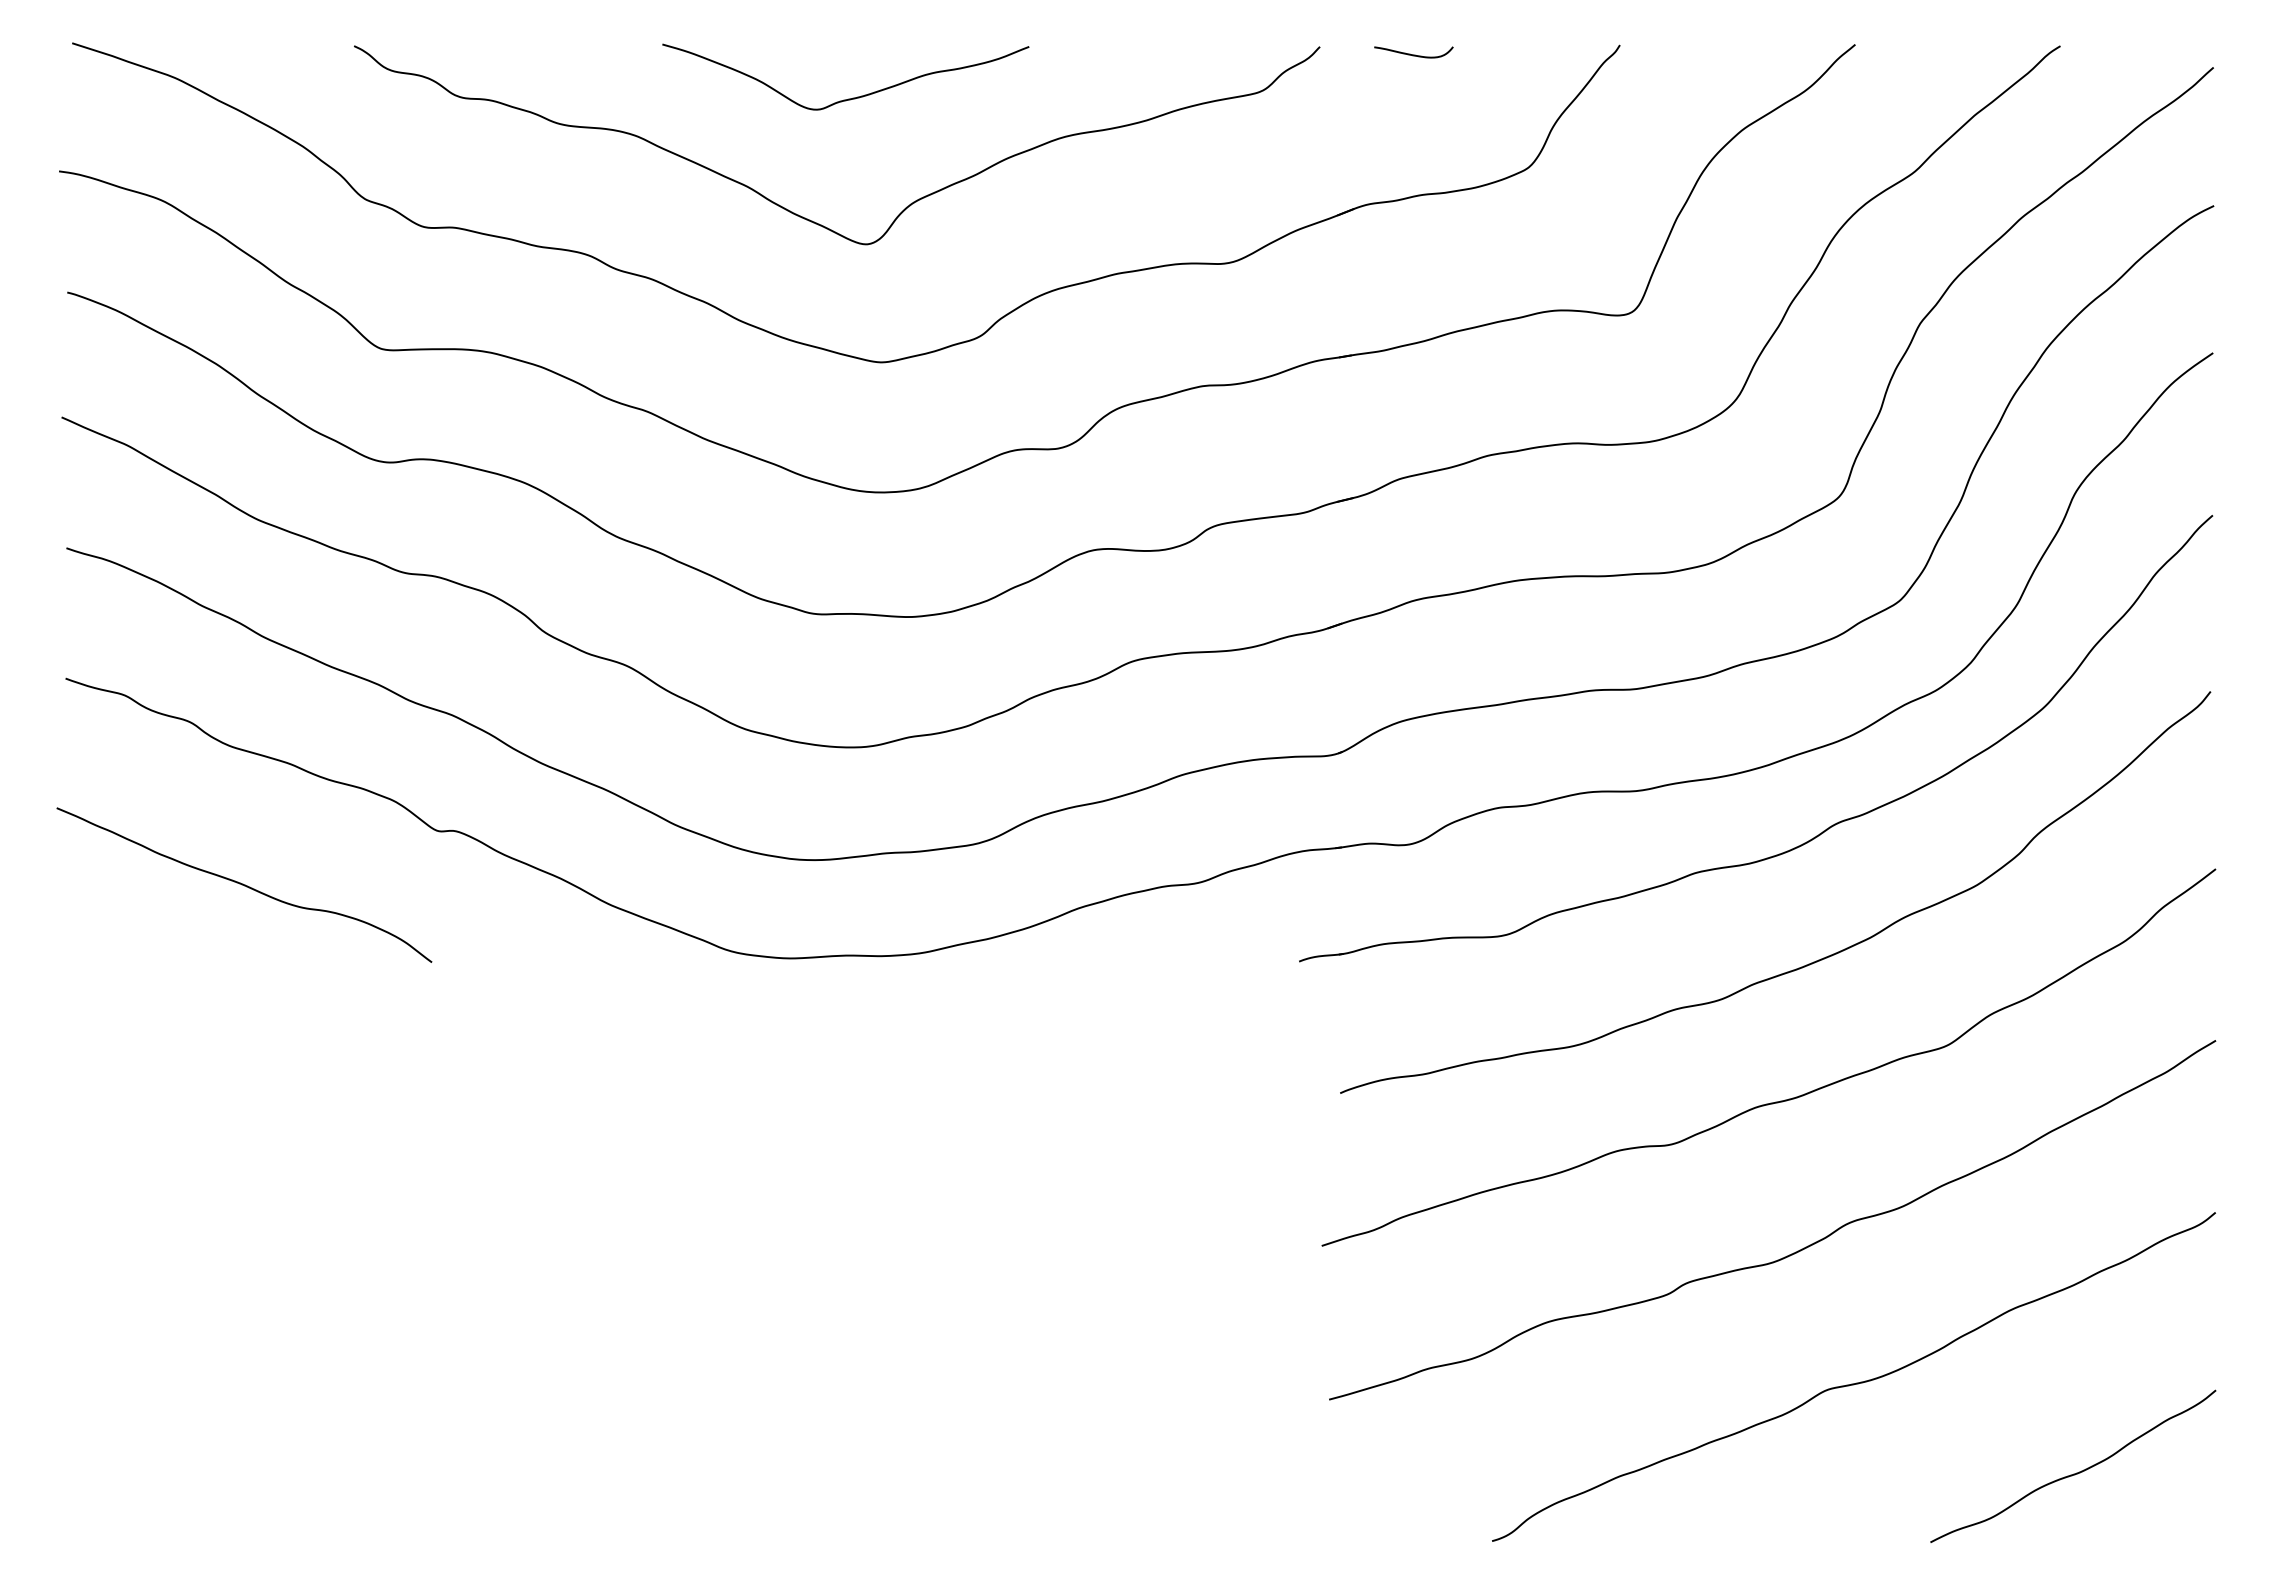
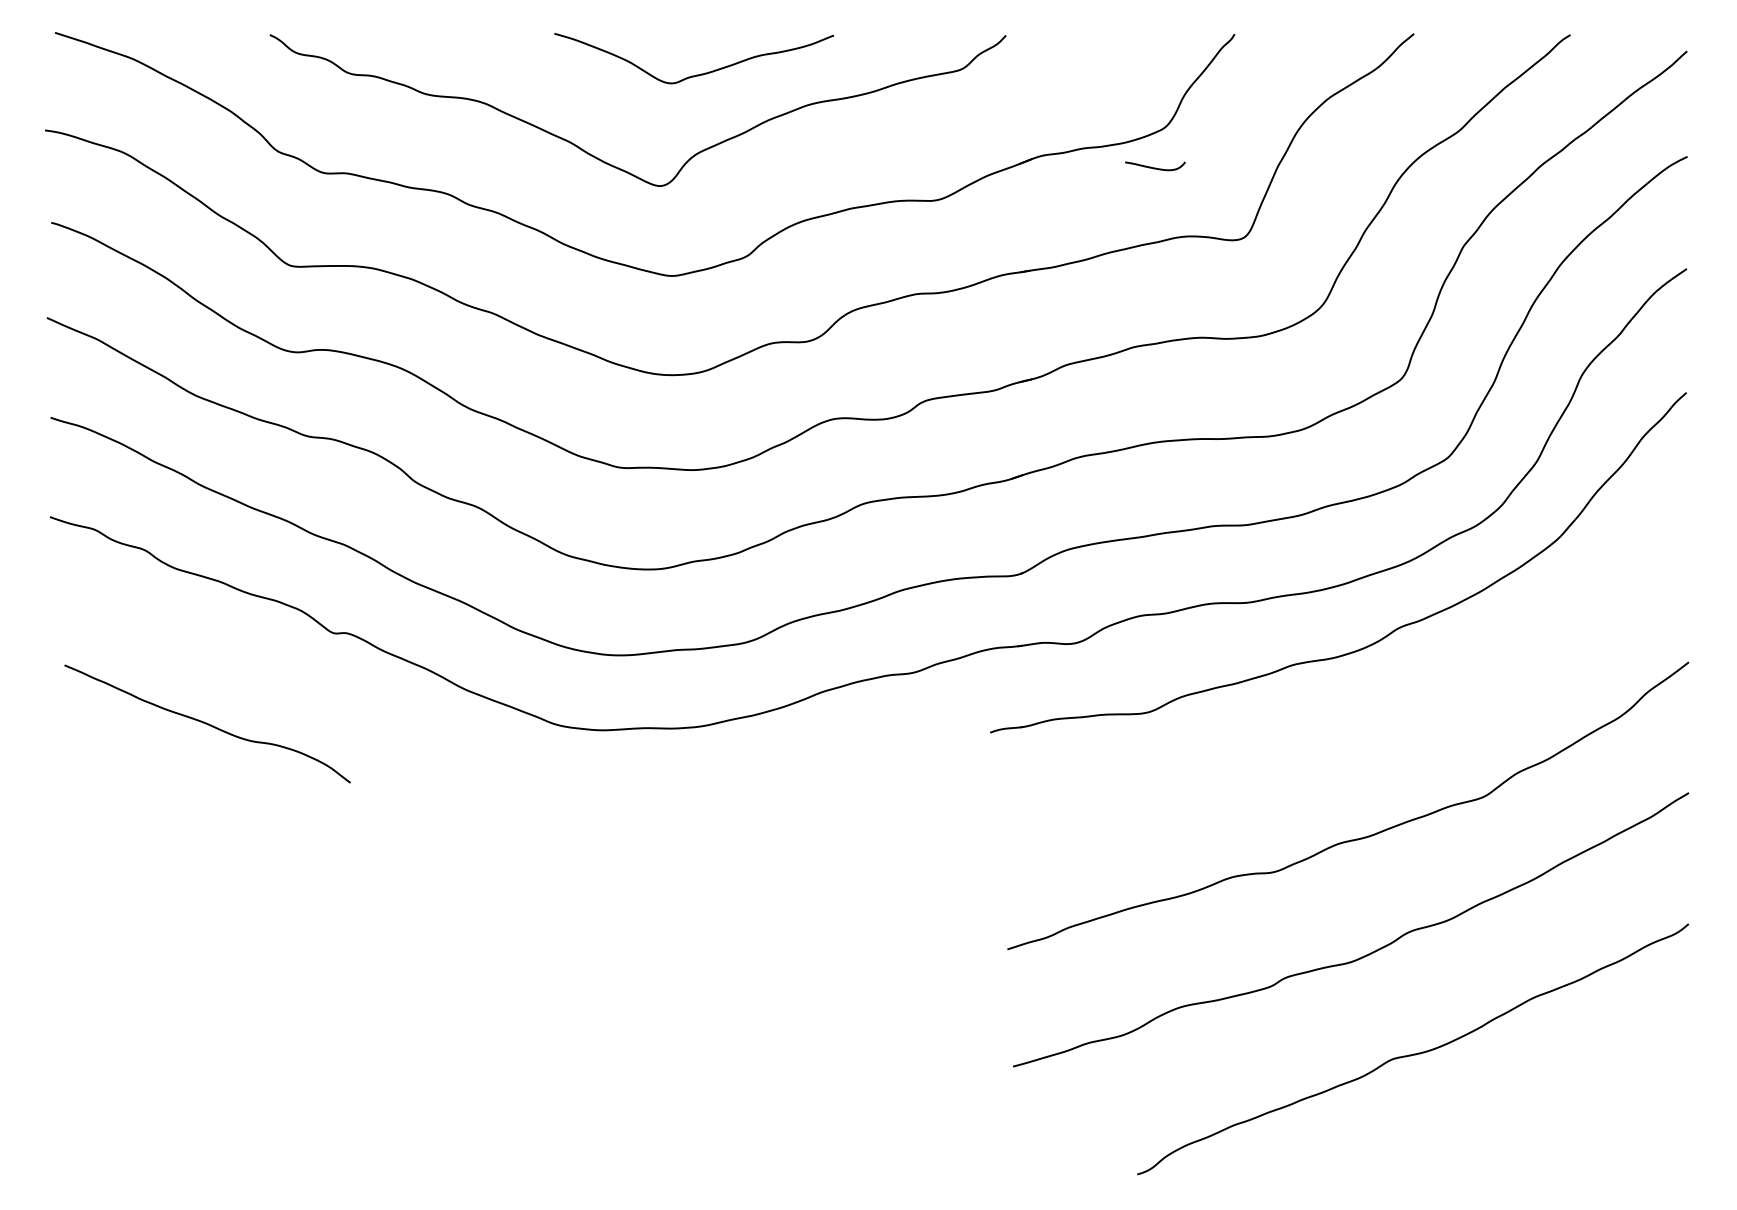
curve: (1413, 54) -> (1155, 167), moved
curve: (848, 98) -> (696, 74), moved
curve: (244, 884) -> (207, 723), moved
curve: (1803, 965) -> (1374, 735), removed
curve: (2076, 1472) -> (1582, 1122), removed

